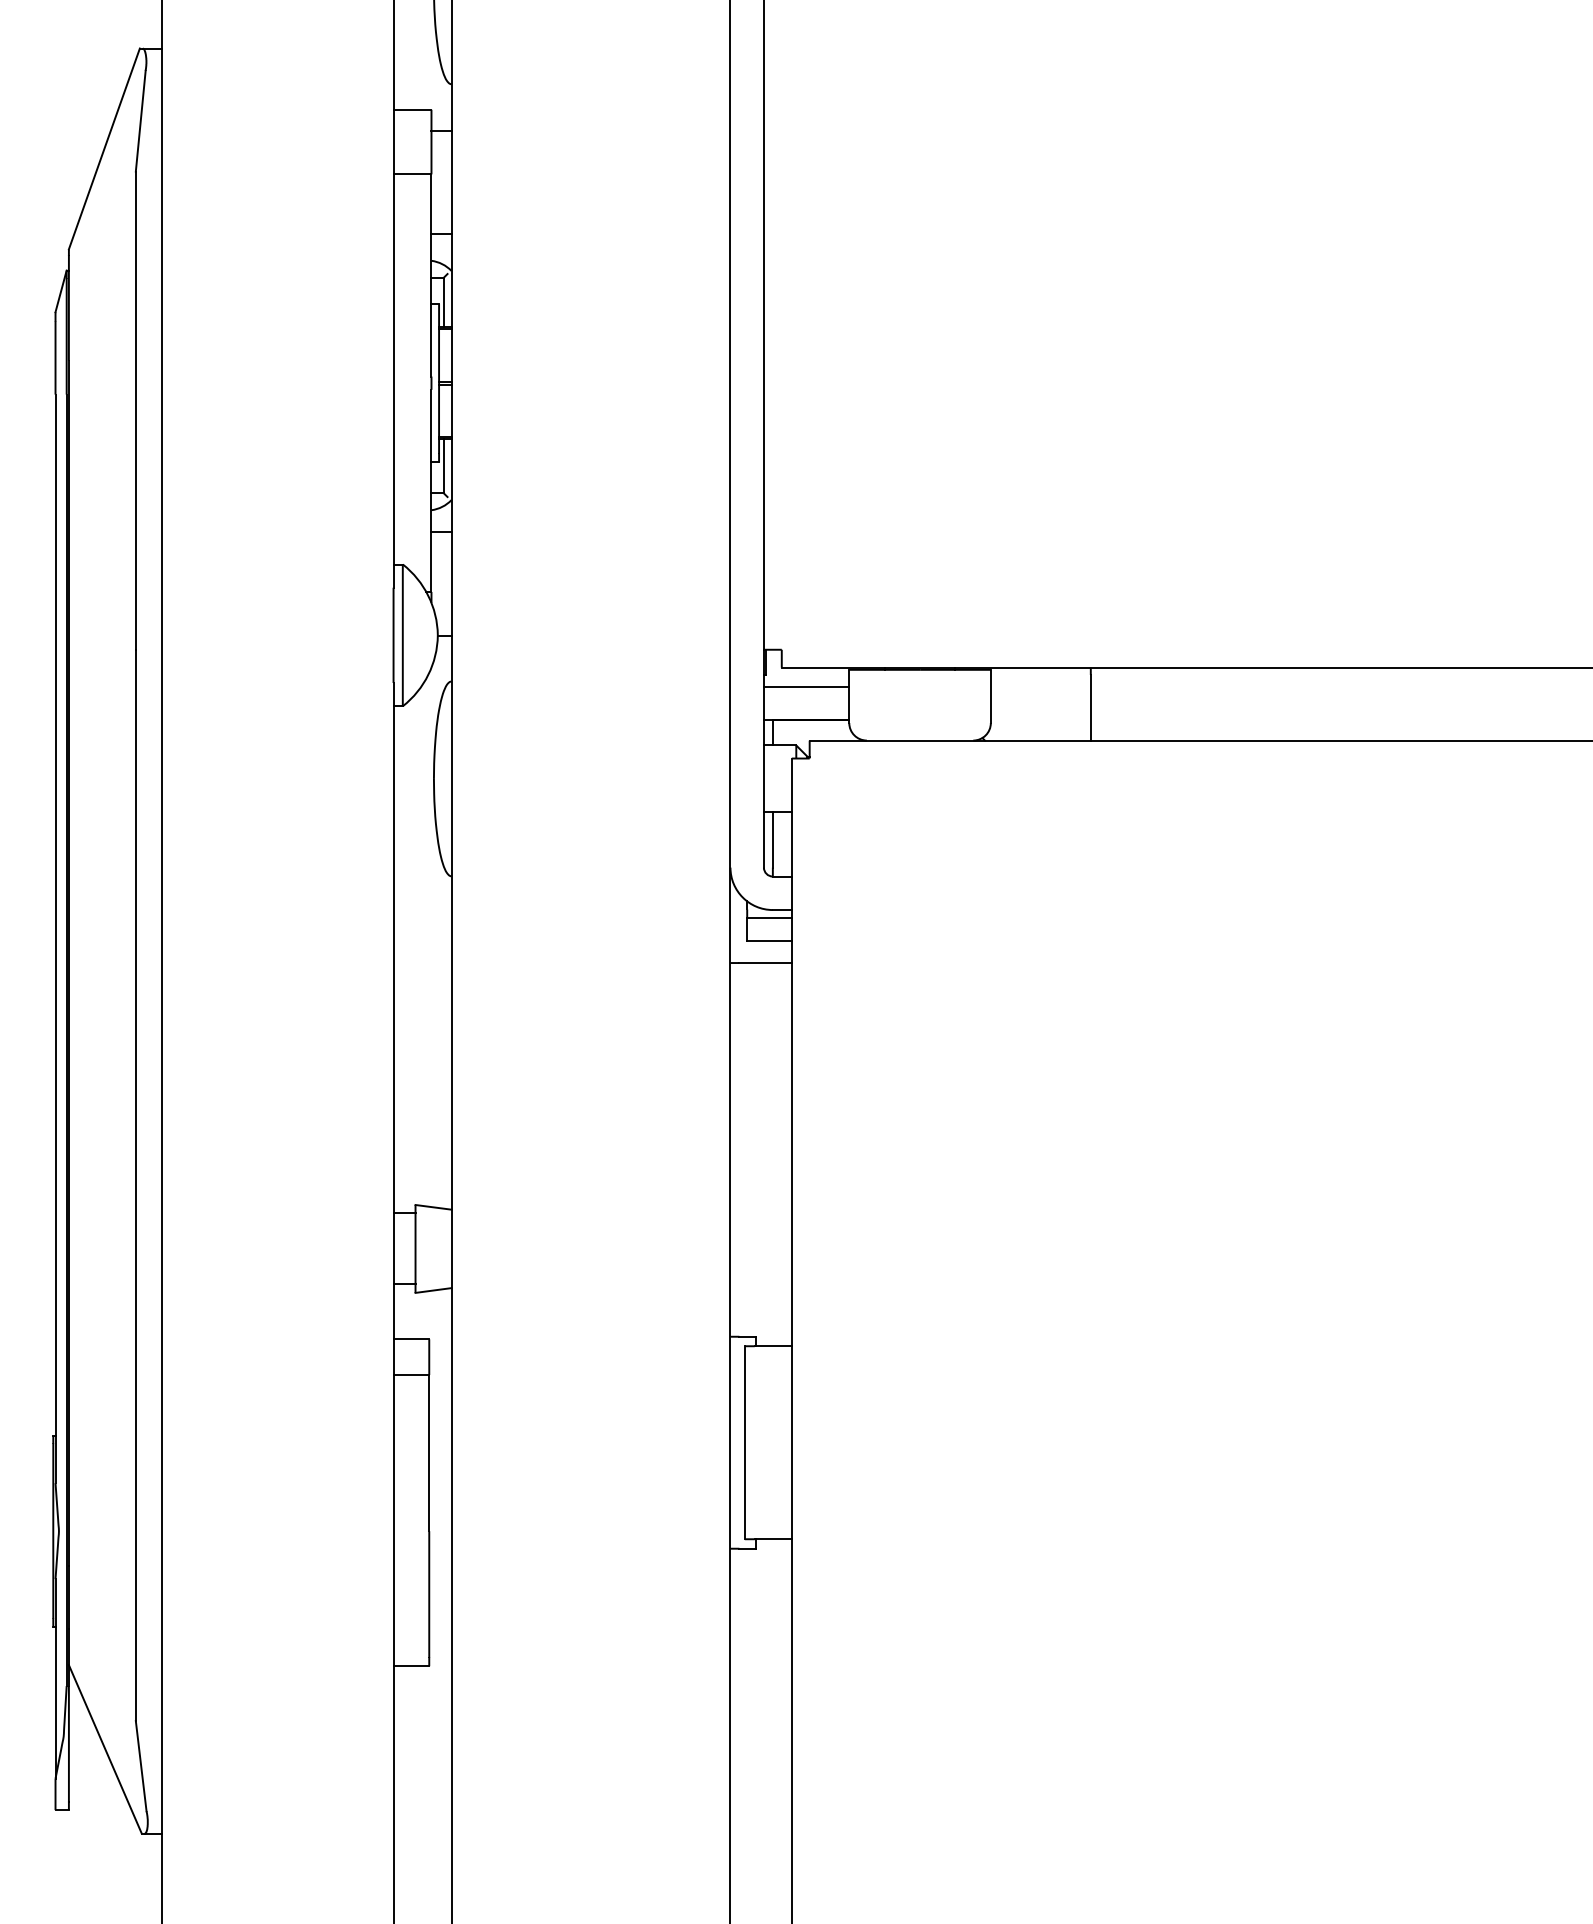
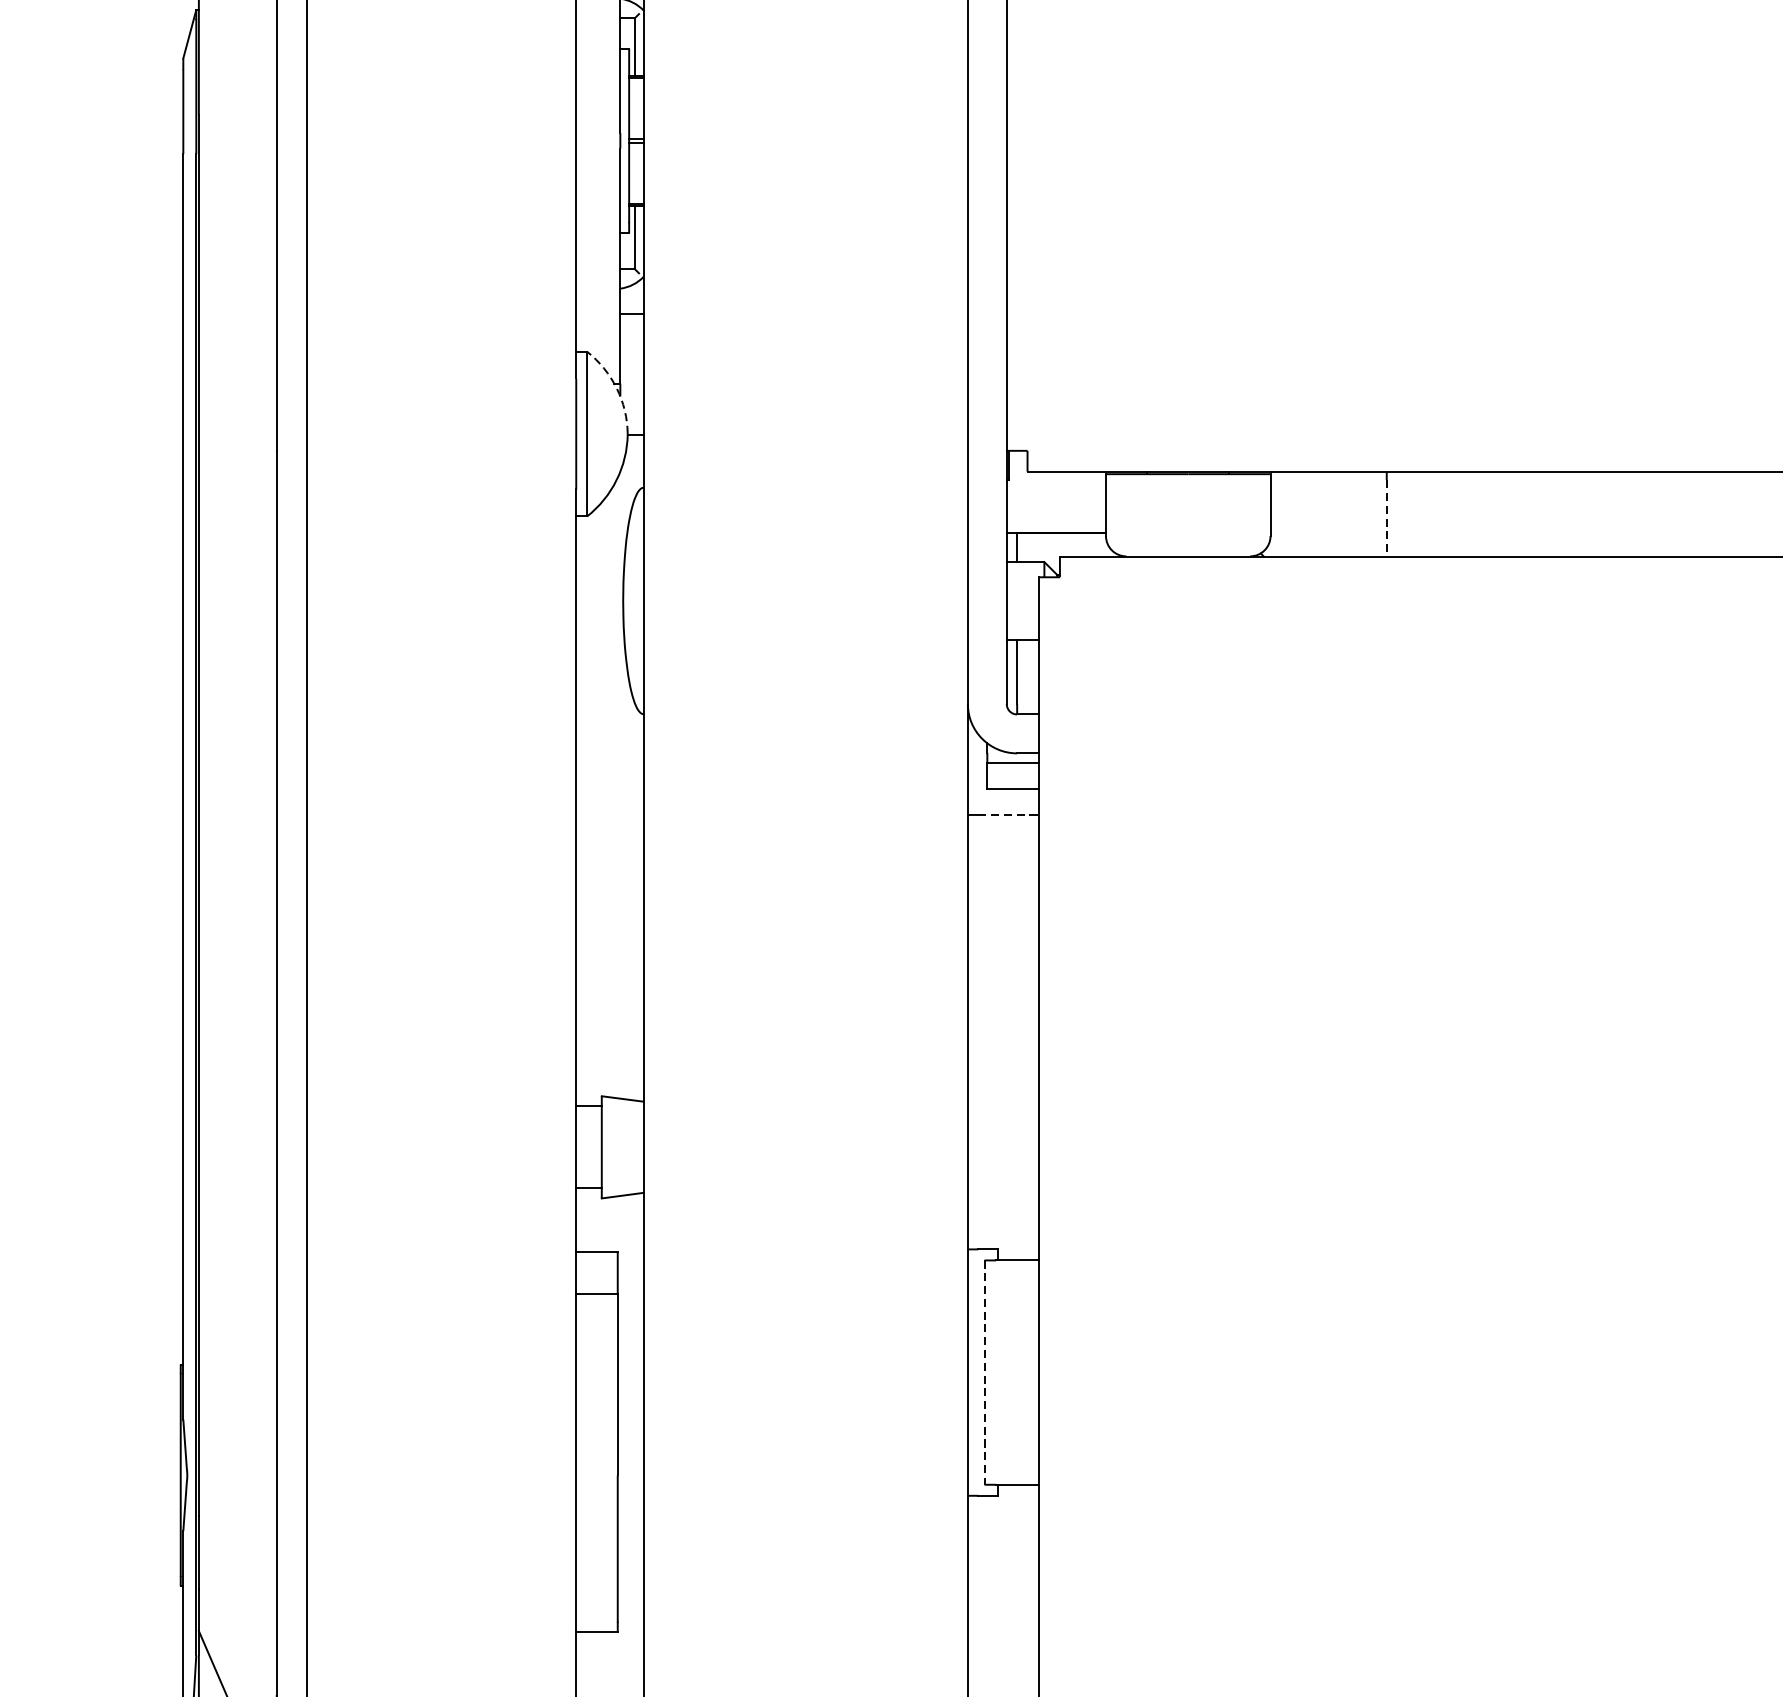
arc: (428, 595) -> (616, 387), solid -> dashed
line: (806, 686) -> (1056, 493), removed
line: (1090, 707) -> (1386, 517), solid -> dashed
line: (766, 963) -> (1009, 815), solid -> dashed
line: (744, 1442) -> (984, 1372), solid -> dashed

